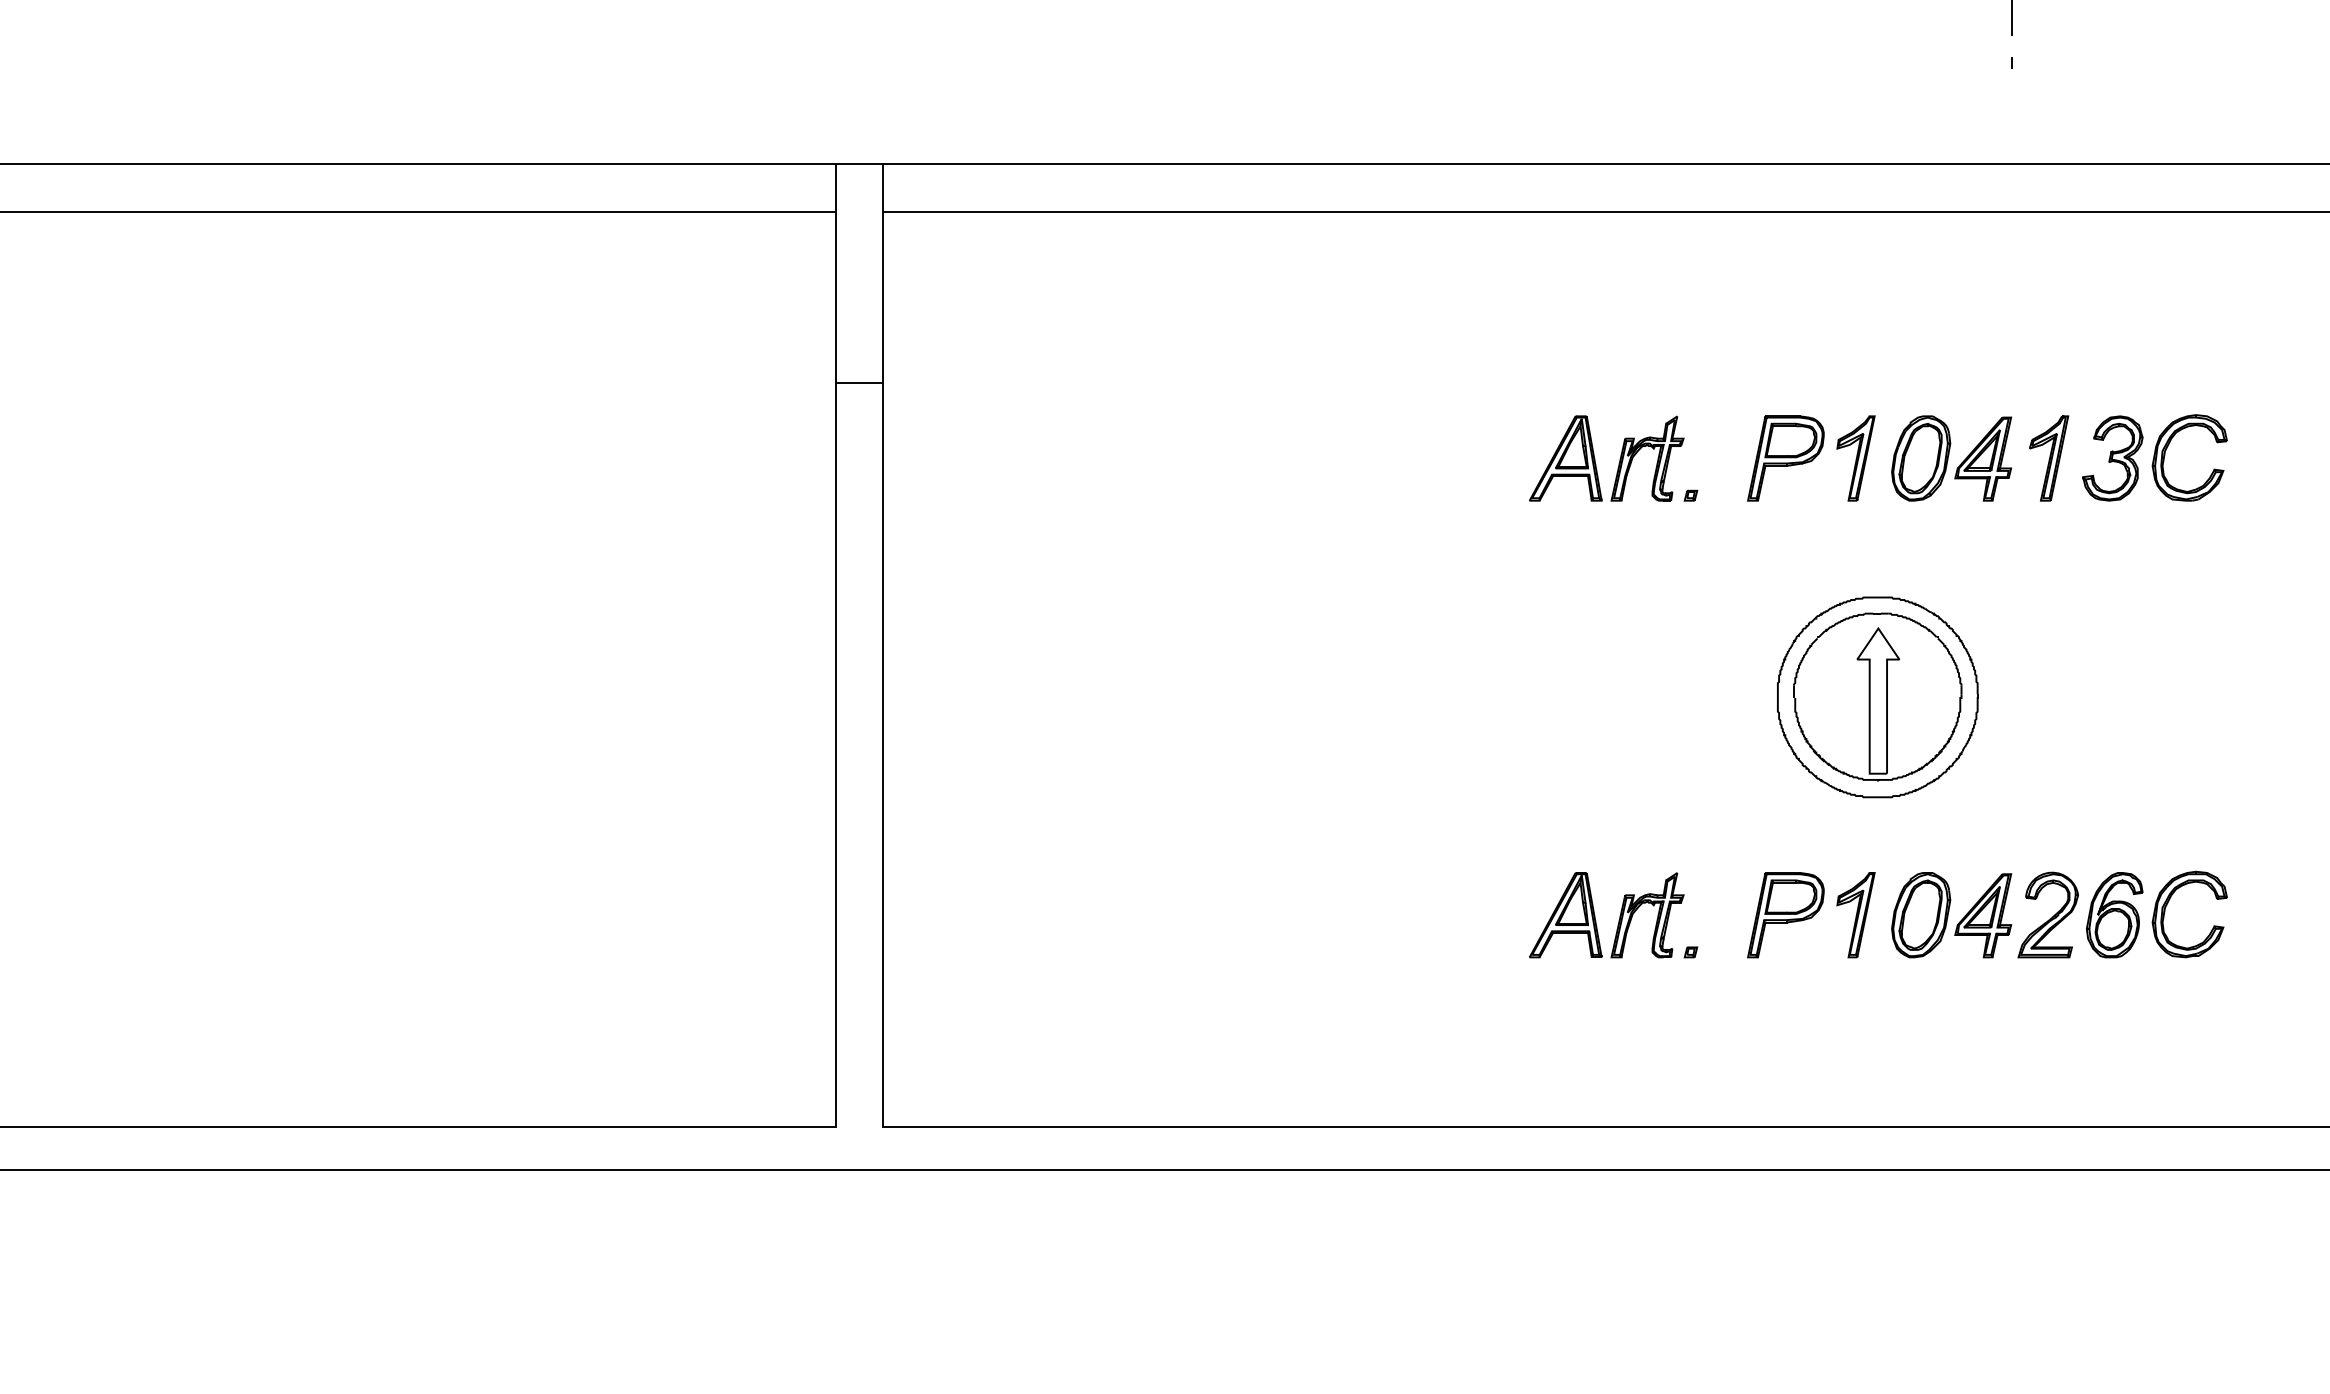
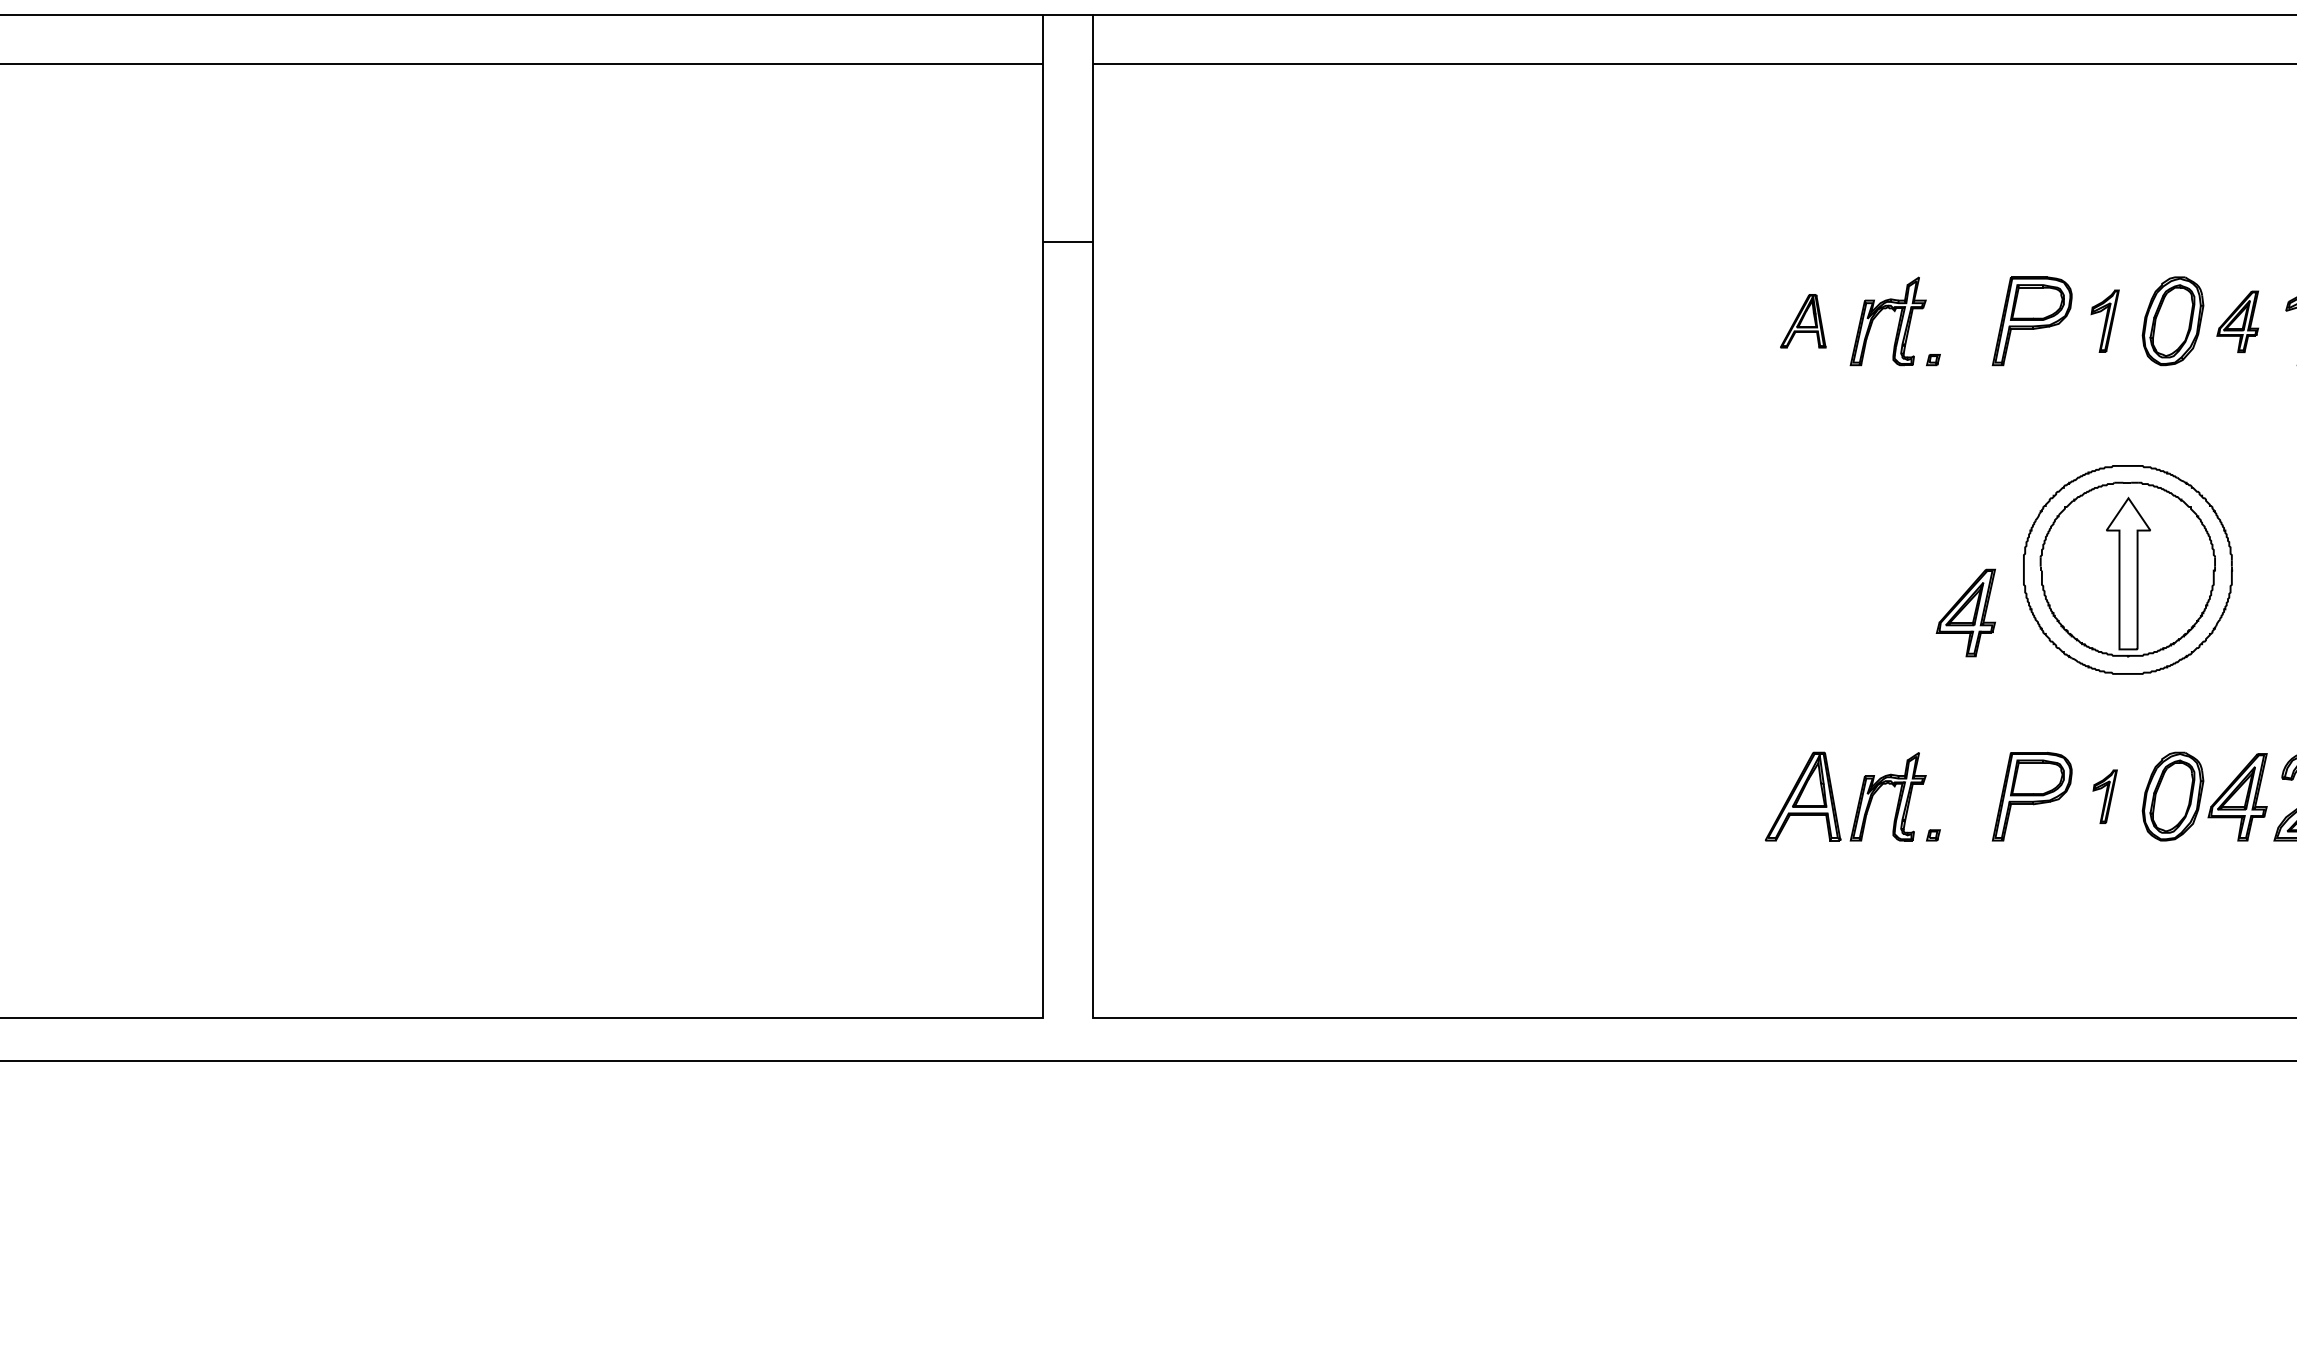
part: (1565, 458) -> (1802, 321), size x0.6
part: (1855, 458) -> (2104, 321), size x0.7
part: (1983, 458) -> (2237, 321), size x0.7
part: (1722, 738) -> (1966, 612), added
part: (1855, 915) -> (2104, 796), size x0.6

